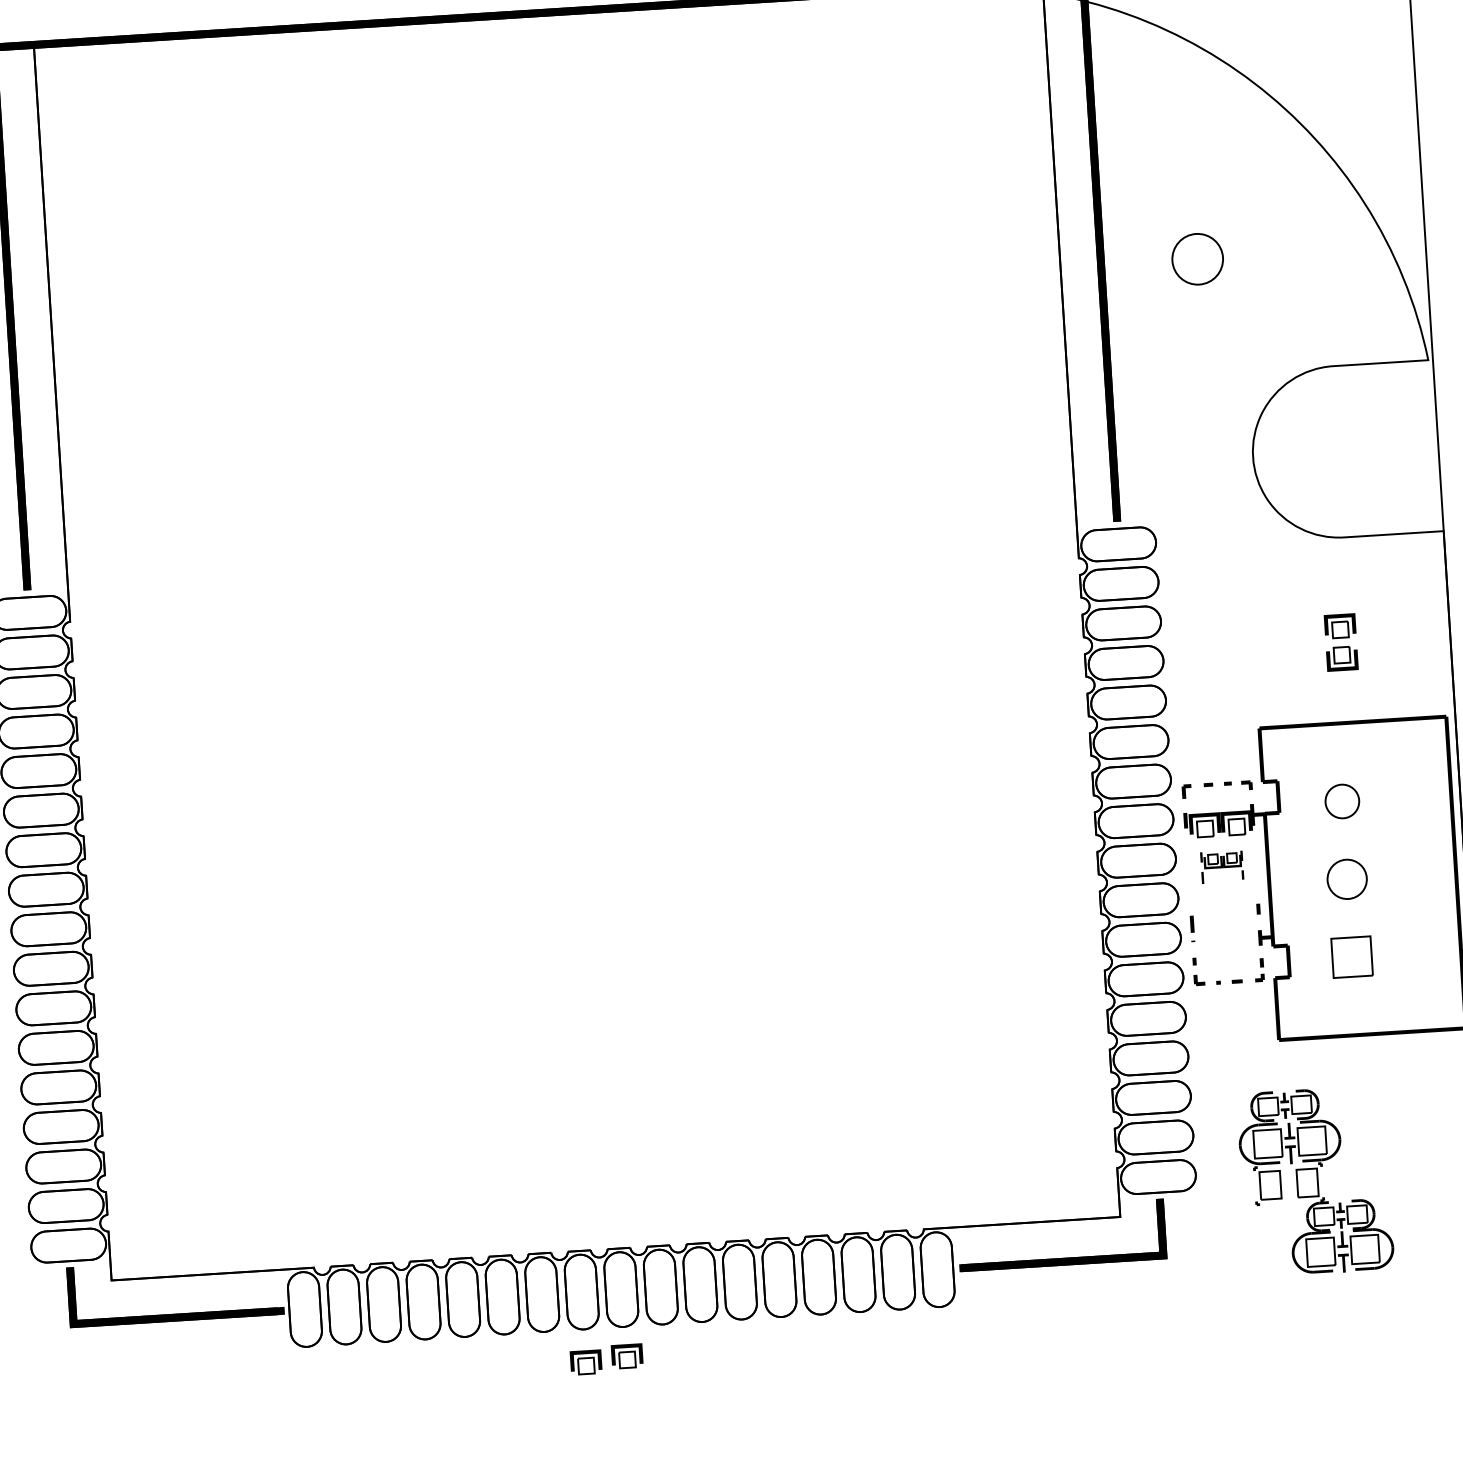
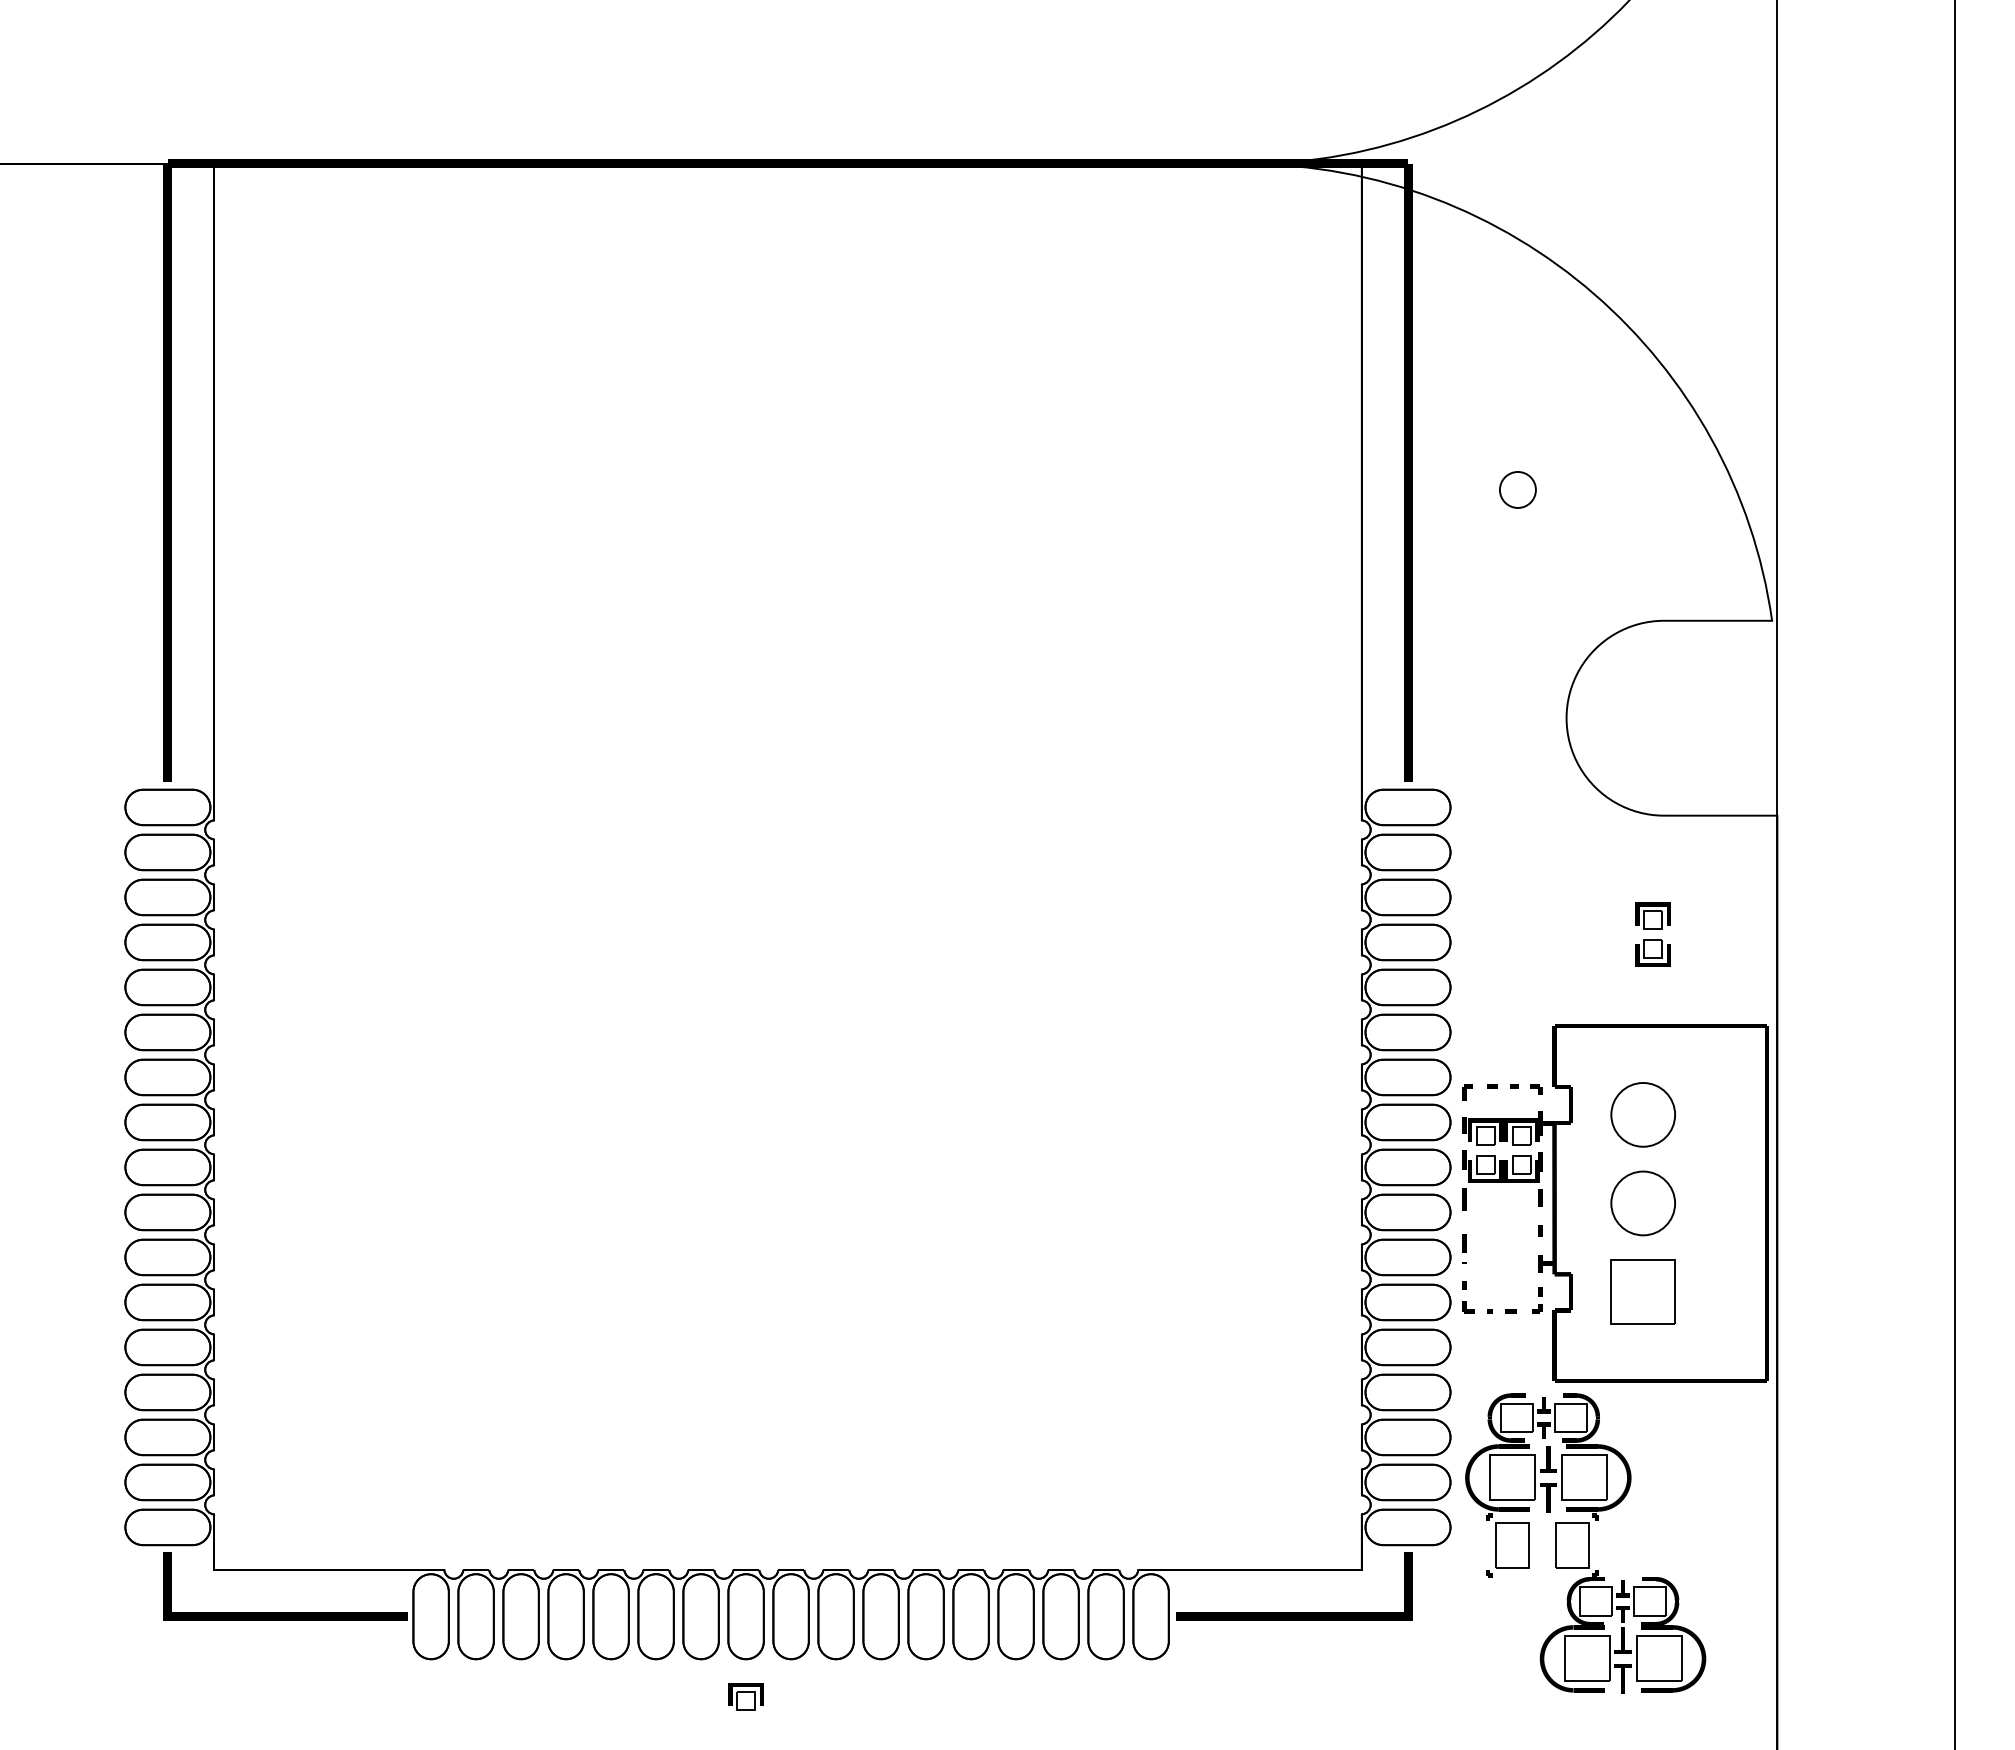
circle: (1197, 258) -> (1517, 489), size x0.62
circle: (1342, 801) -> (1643, 1114), size x1.67
part: (1222, 866) -> (1502, 1180), size x1.67
circle: (1346, 879) -> (1642, 1203), size x1.43
part: (1351, 956) -> (1642, 1291), size x1.43
part: (1315, 1181) -> (1585, 1543), size x1.43
part: (626, 1356) -> (792, 1692), removed

